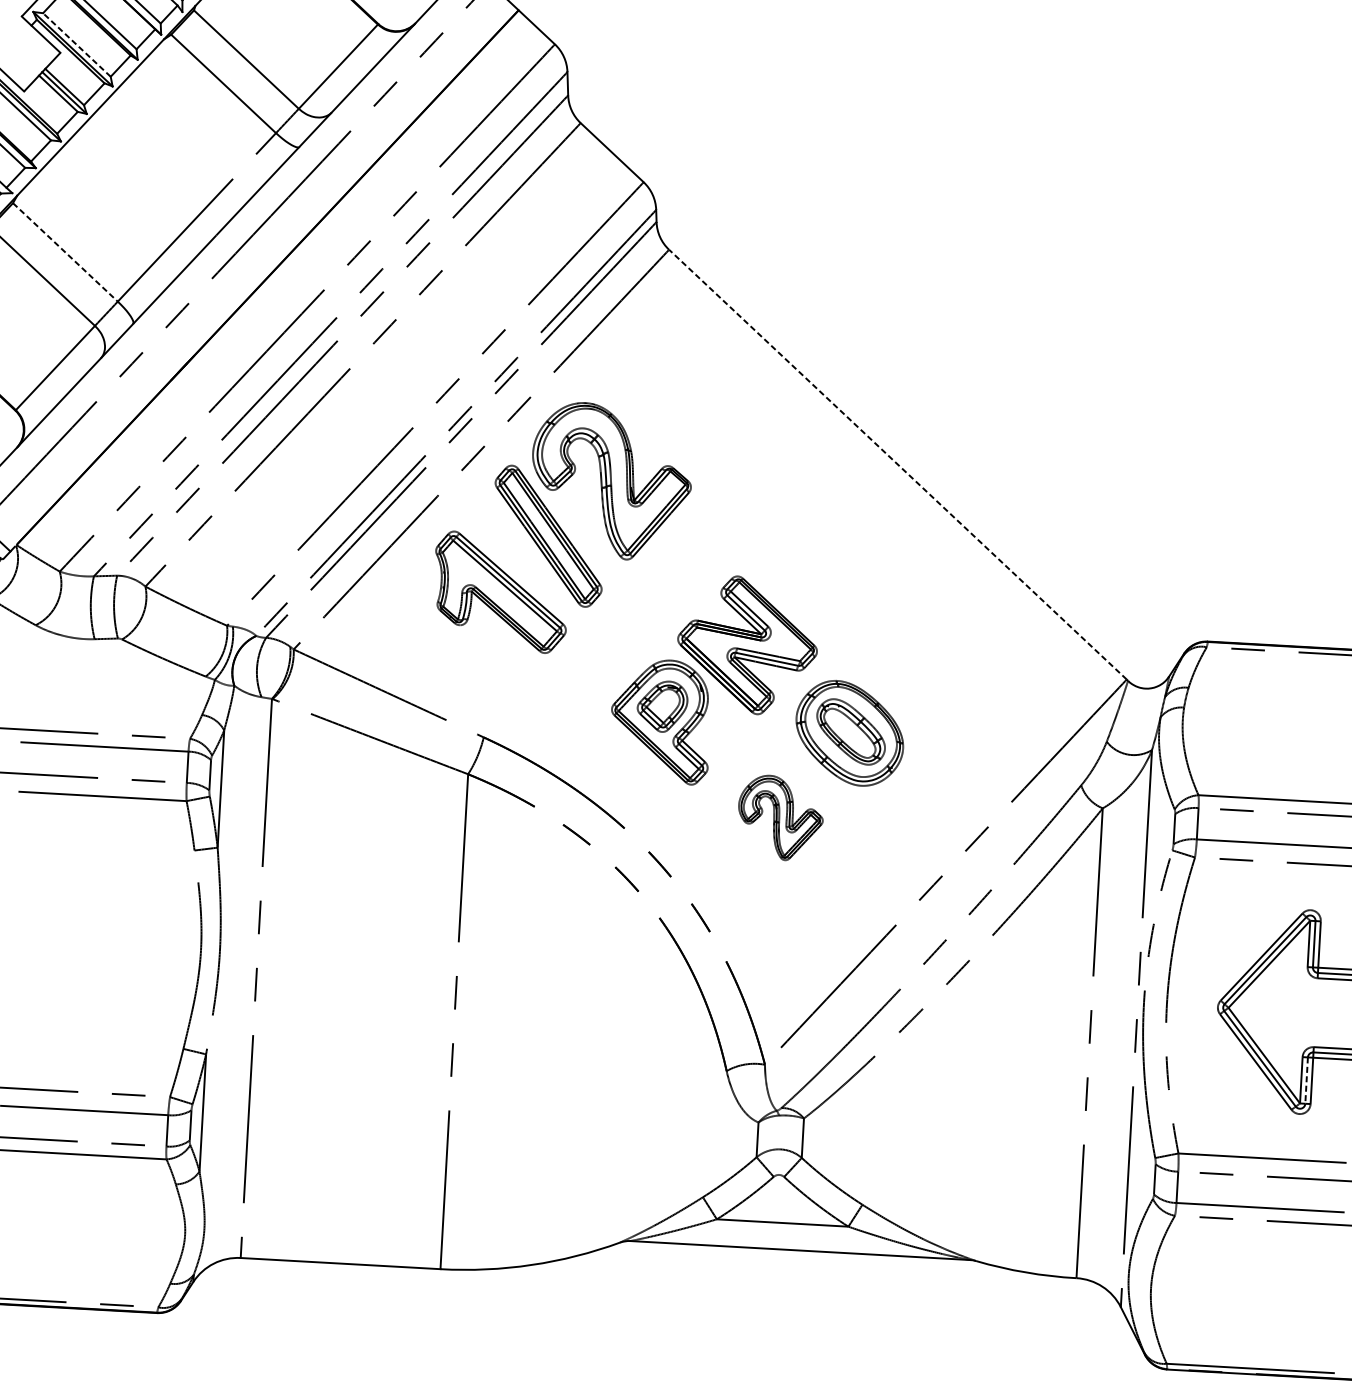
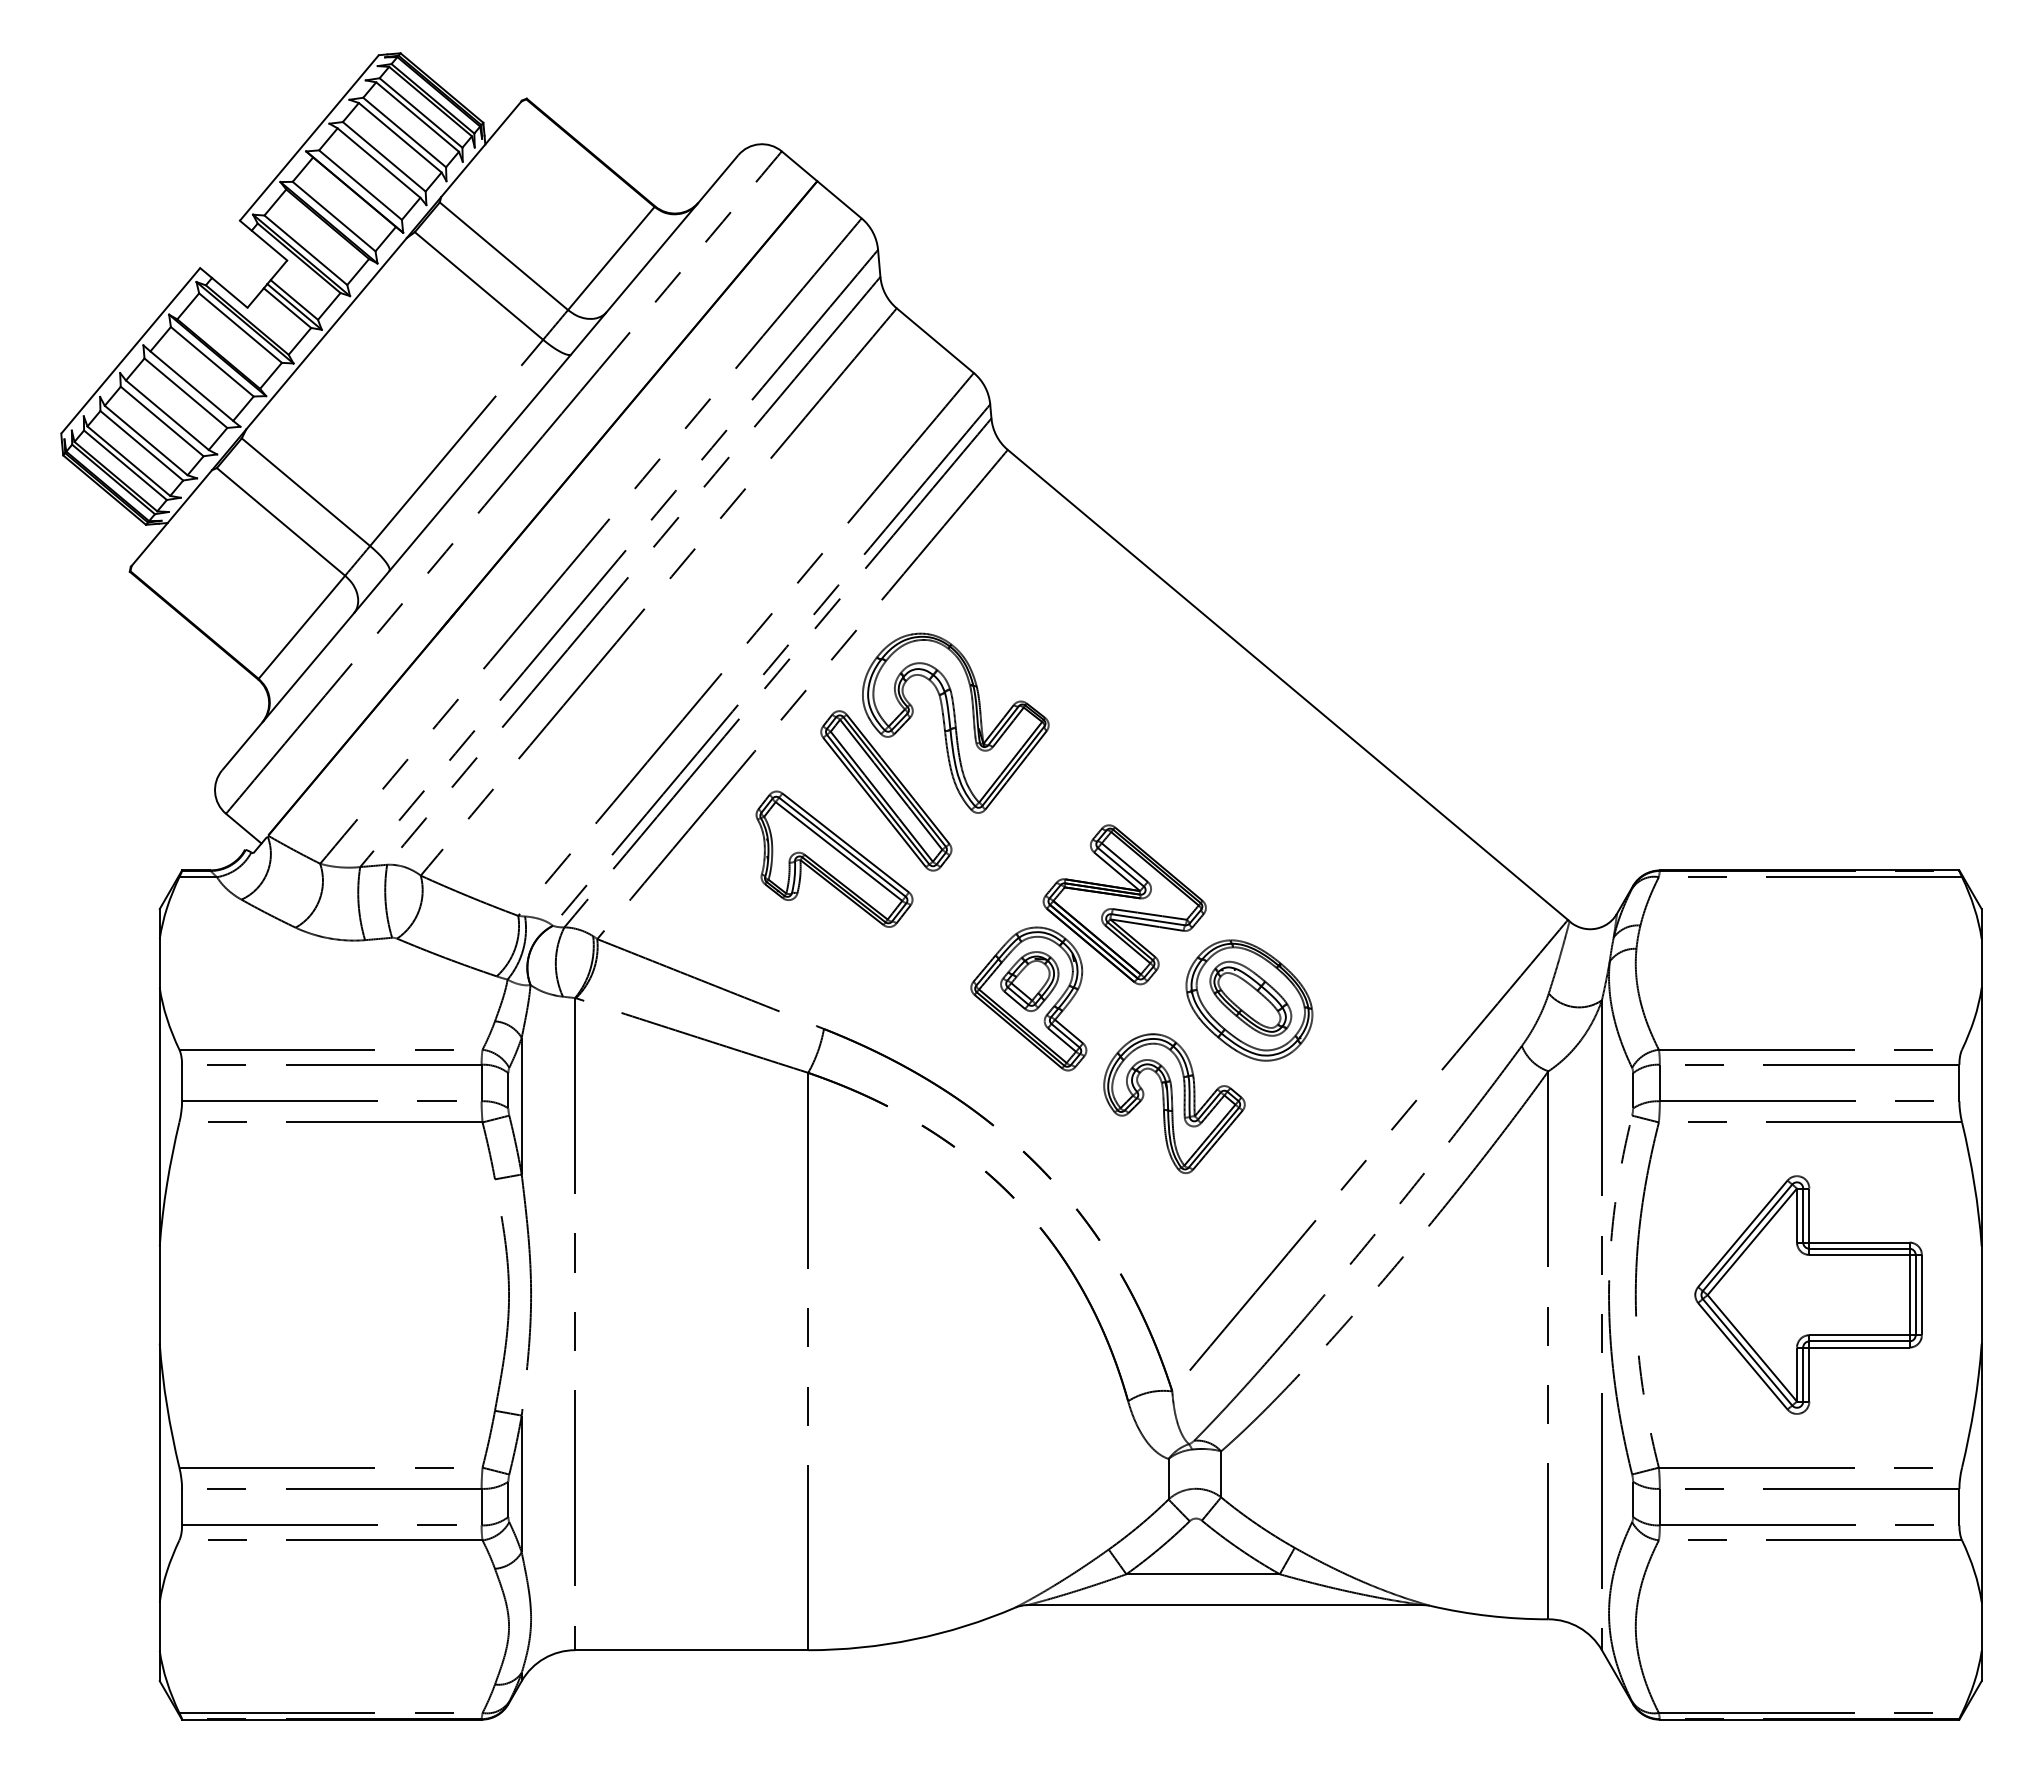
line: (76, 44) -> (305, 249), dashed -> solid
line: (64, 252) -> (305, 492), dashed -> solid
line: (897, 464) -> (1287, 684), dashed -> solid
part: (780, 818) -> (1174, 1103), size x1.43
line: (1306, 1081) -> (1803, 1375), dashed -> solid

